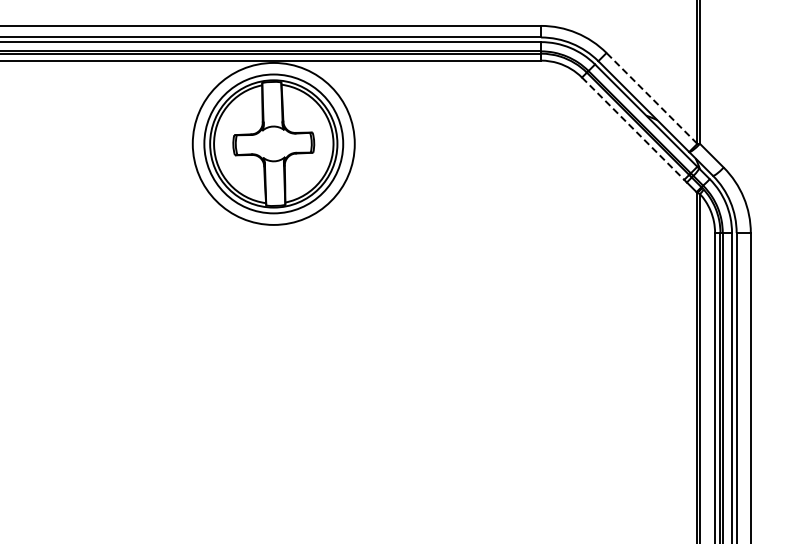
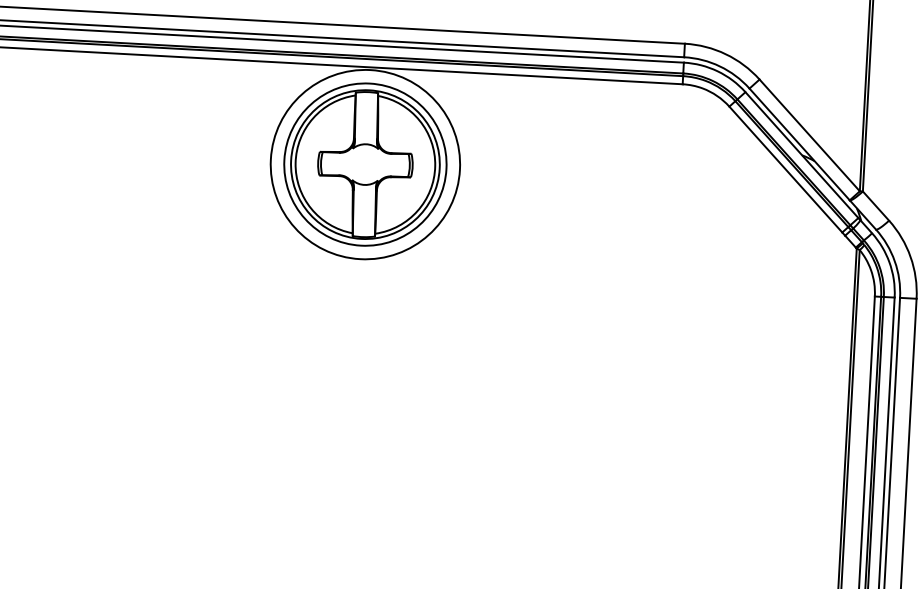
line: (651, 98) -> (809, 135), dashed -> solid
line: (633, 129) -> (786, 170), dashed -> solid

